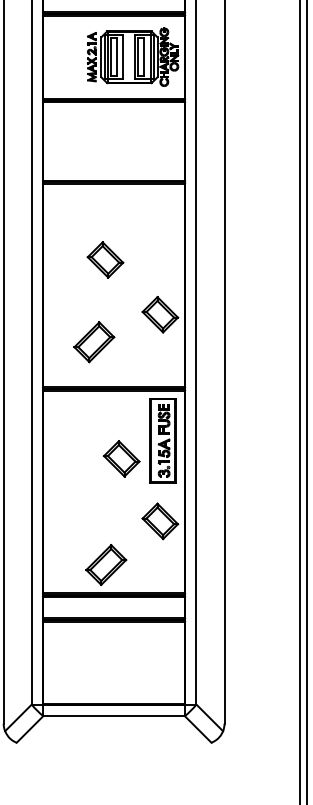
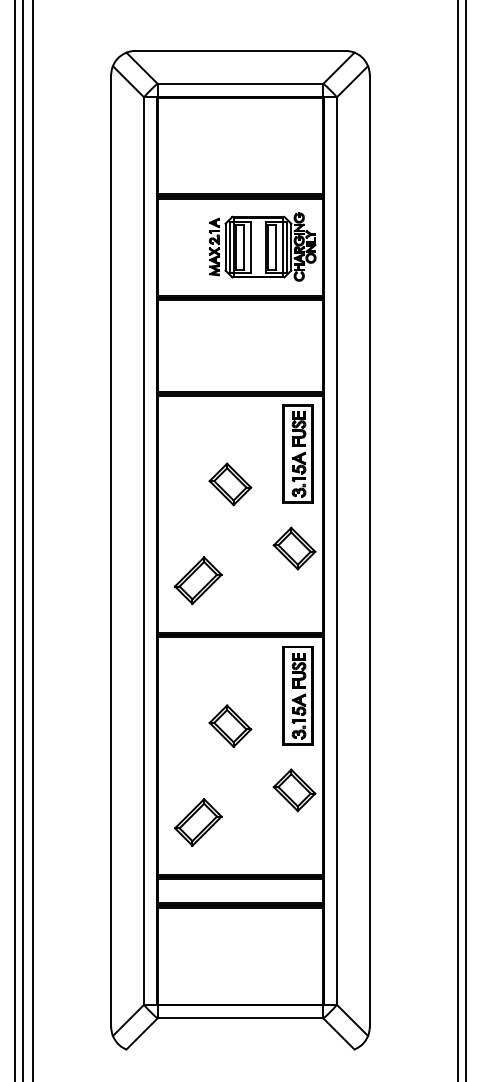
part: (162, 233) -> (297, 453), added
part: (93, 342) -> (197, 580), moved
part: (121, 459) -> (230, 726), moved
part: (105, 565) -> (197, 822), moved

